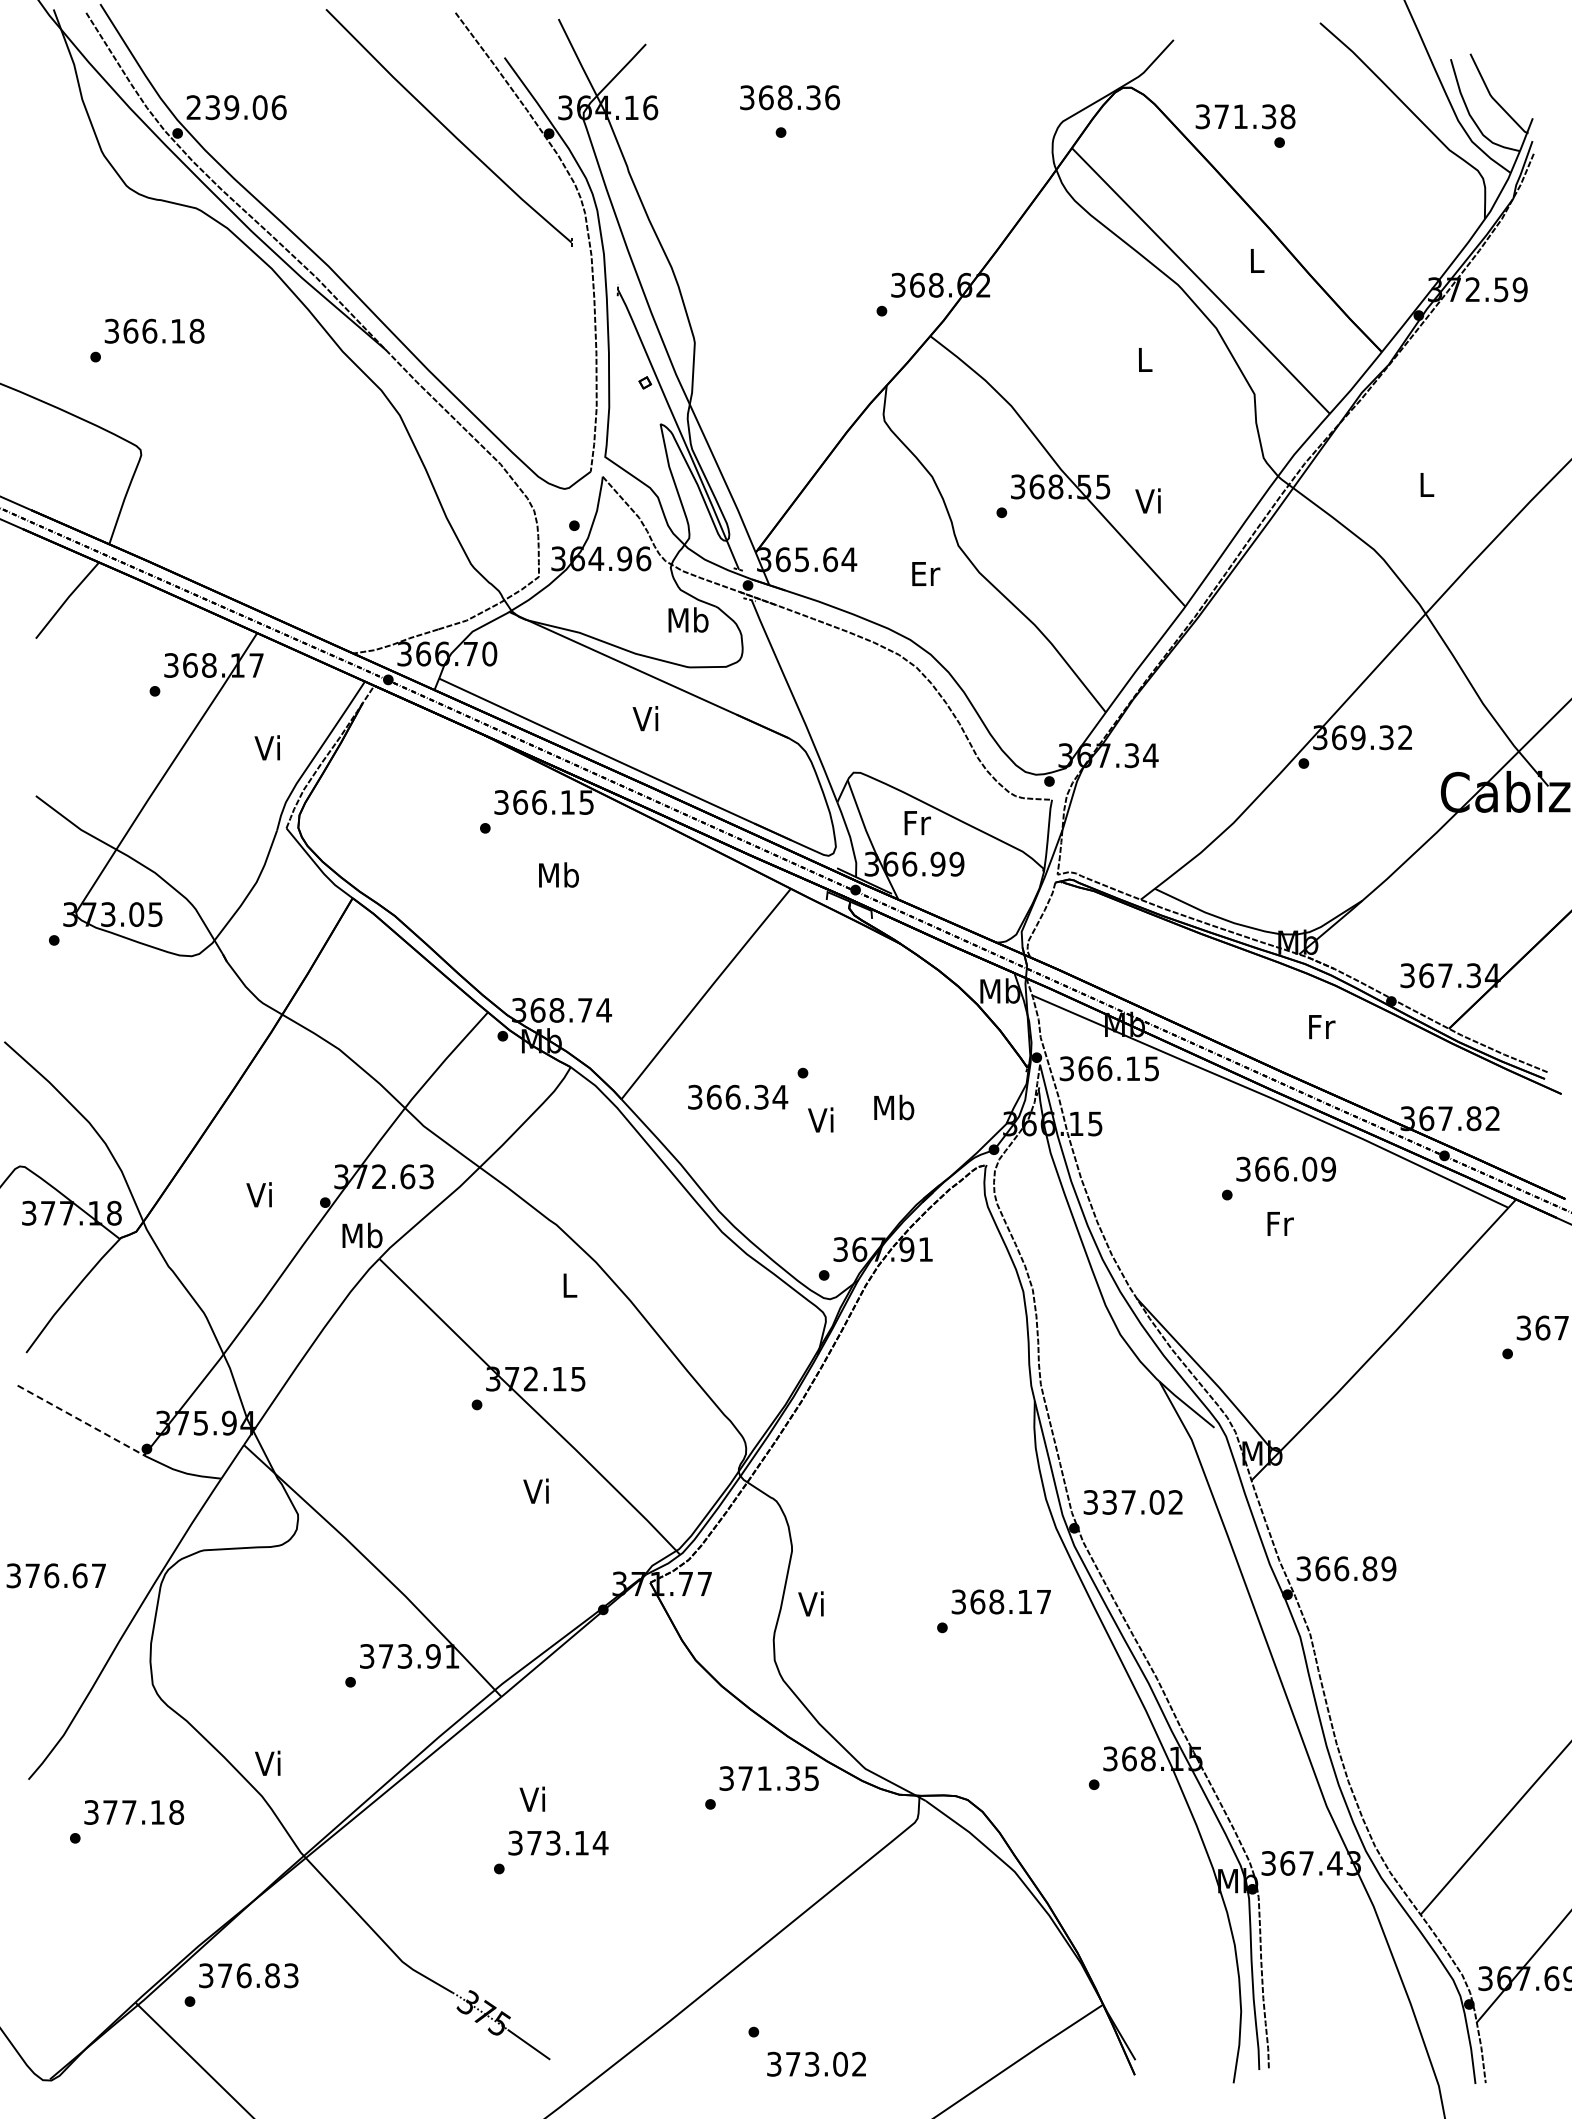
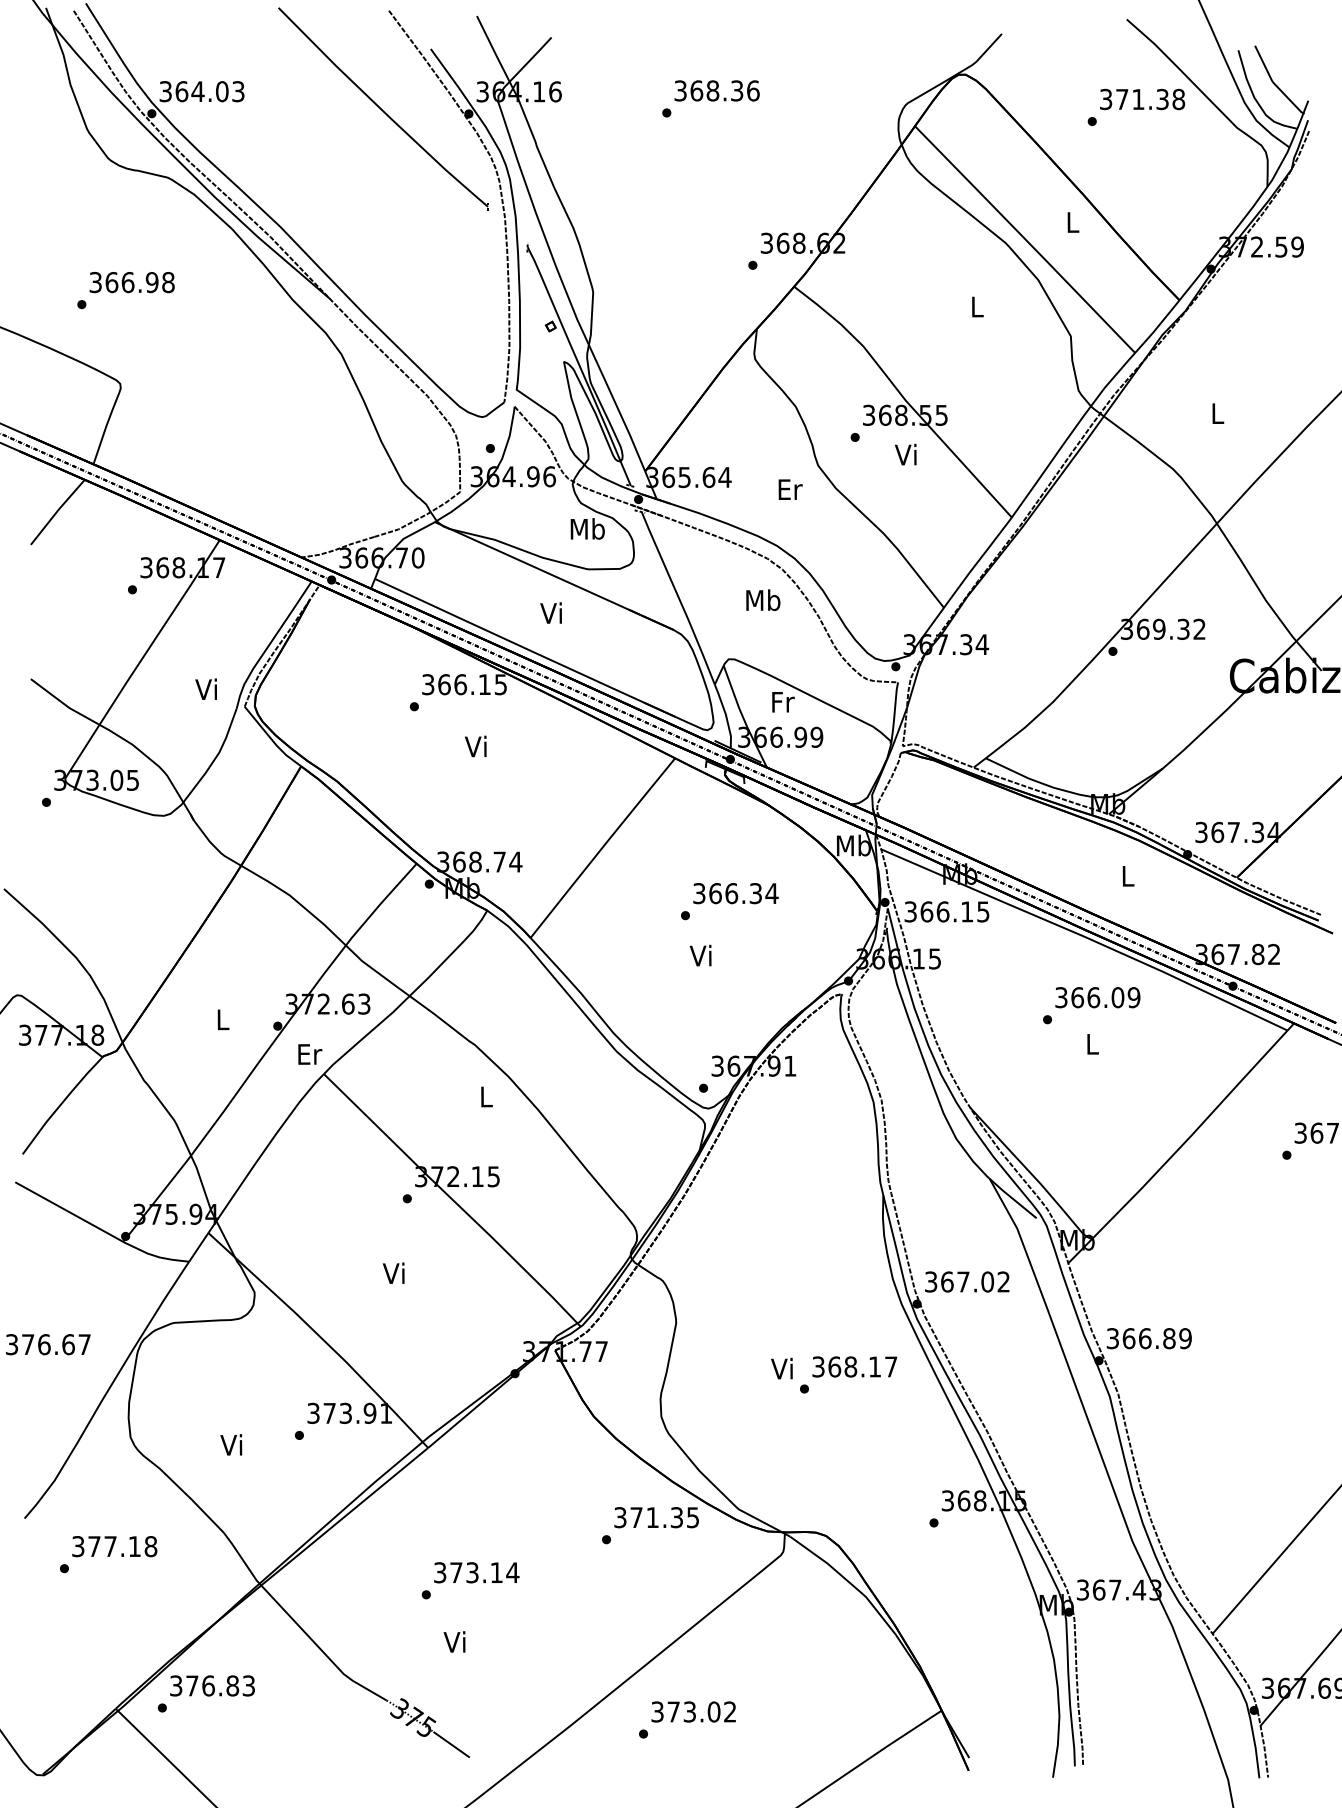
text: (789, 97) -> (716, 90), moved
text: (236, 107) -> (202, 91), 239.06 -> 364.03
text: (1245, 116) -> (1142, 99), moved
text: (177, 330) -> (151, 281), 366.18 -> 366.98
text: (1147, 500) -> (905, 454), moved
text: (266, 747) -> (205, 688), moved
text: (558, 874) -> (476, 746), Mb -> Vi
text: (1322, 1027) -> (1128, 876), Fr -> L
text: (738, 1096) -> (736, 892), moved
text: (894, 1107) -> (763, 600), moved
text: (258, 1194) -> (220, 1019), Vi -> L
text: (1280, 1223) -> (1093, 1043), Fr -> L
text: (362, 1235) -> (309, 1054), Mb -> Er
line: (81, 1421) -> (69, 1212), dashed -> solid
text: (535, 1490) -> (393, 1272), moved
text: (1109, 1502) -> (947, 1282), 337.02 -> 367.02
text: (810, 1603) -> (781, 1368), moved
text: (267, 1762) -> (231, 1444), moved
text: (532, 1798) -> (454, 1641), moved
text: (816, 2063) -> (693, 1711), moved

